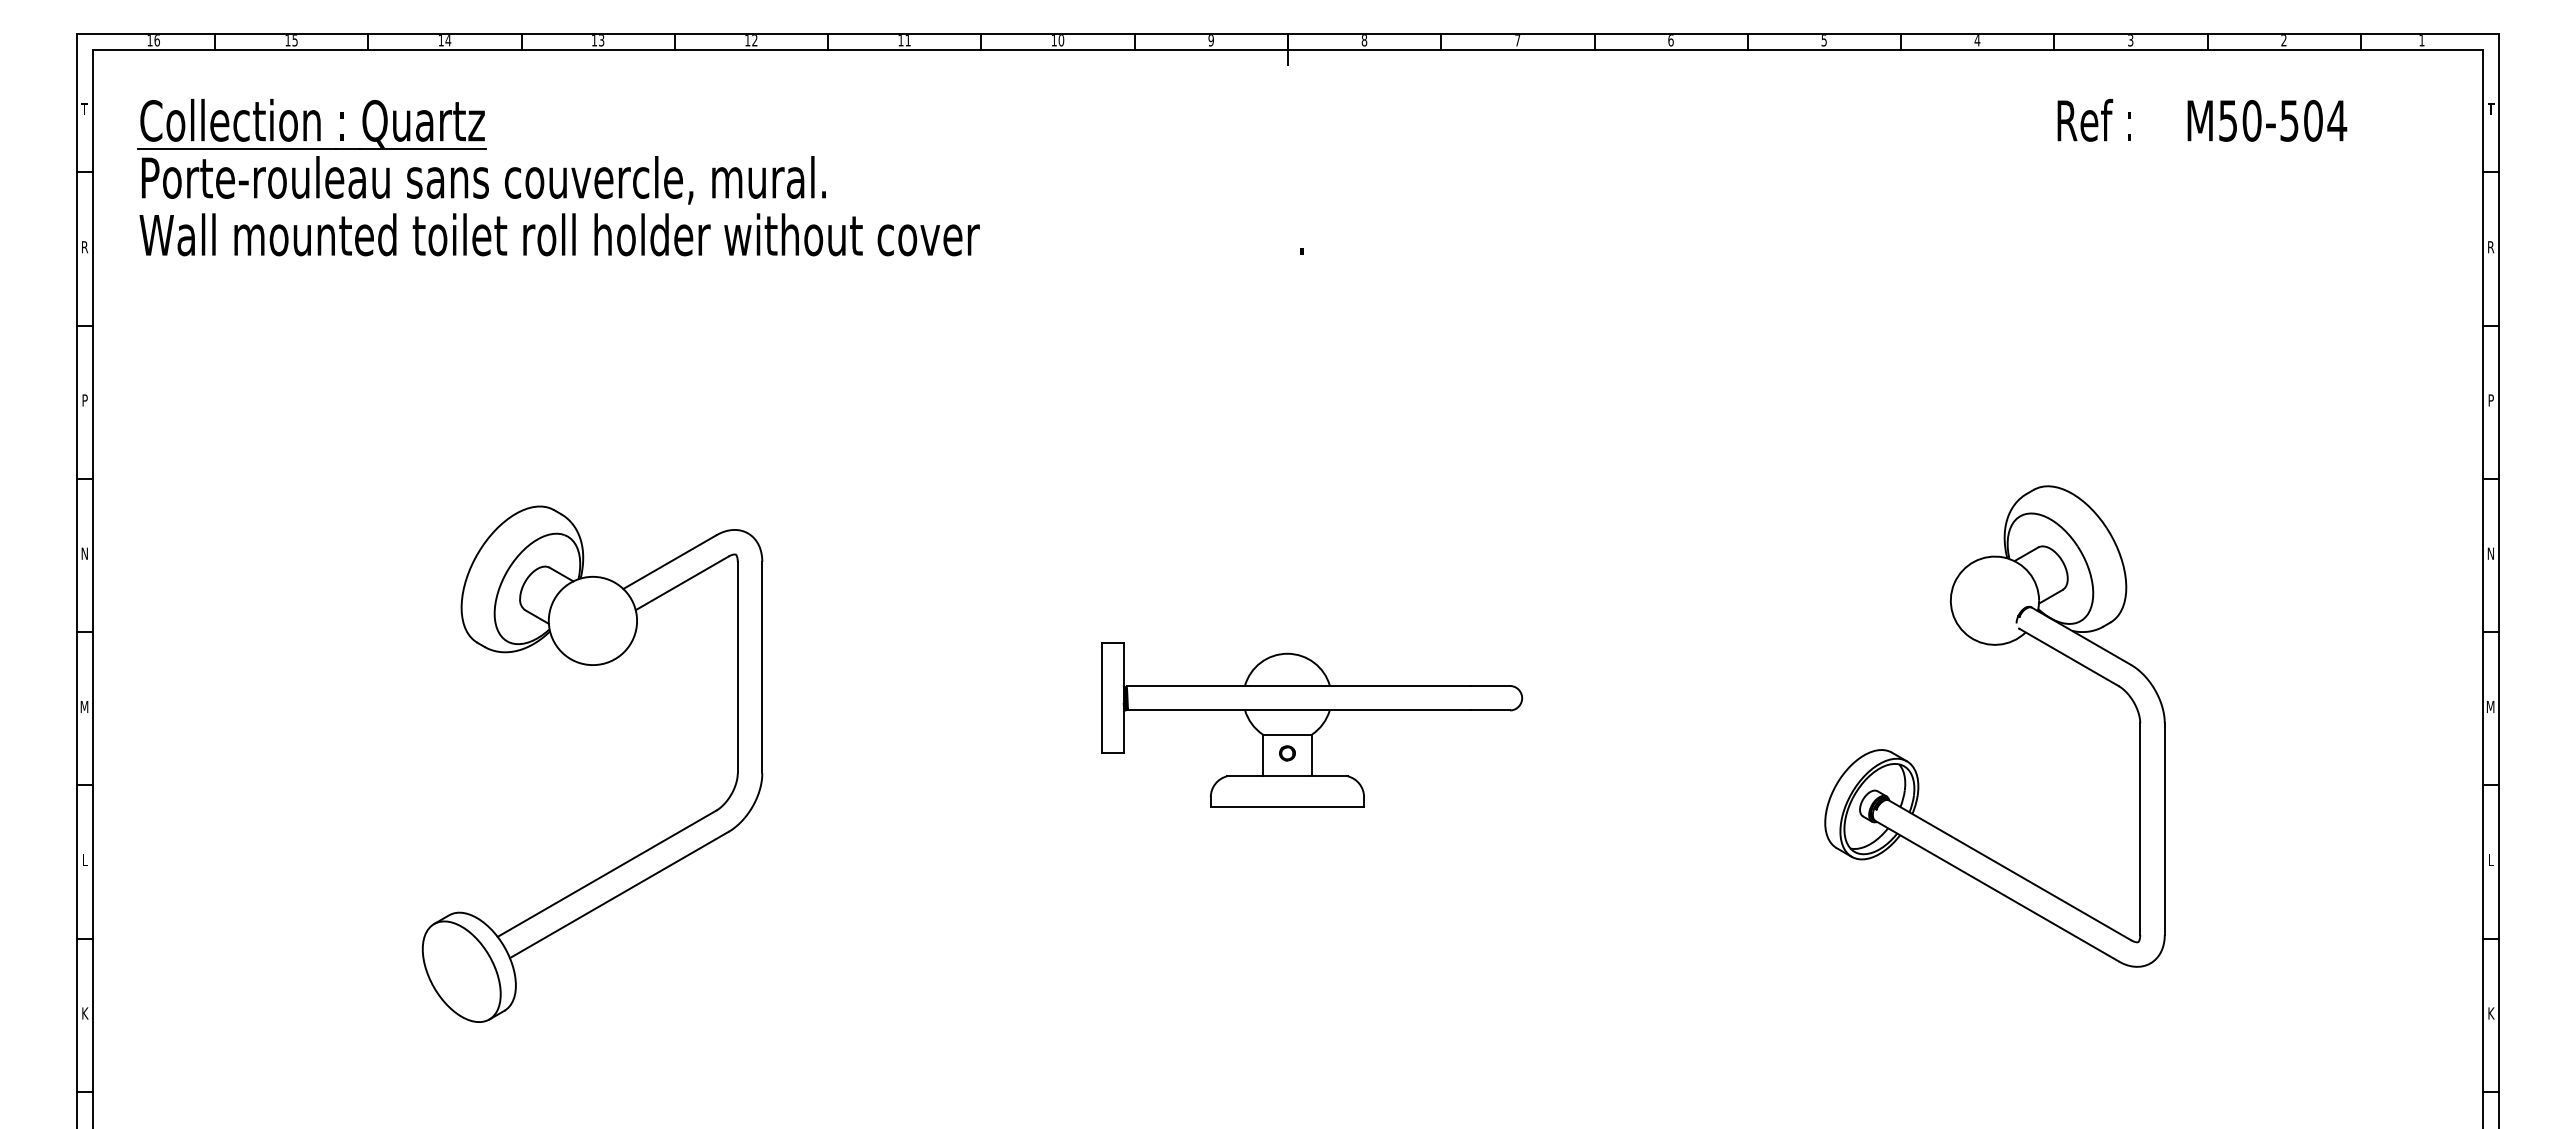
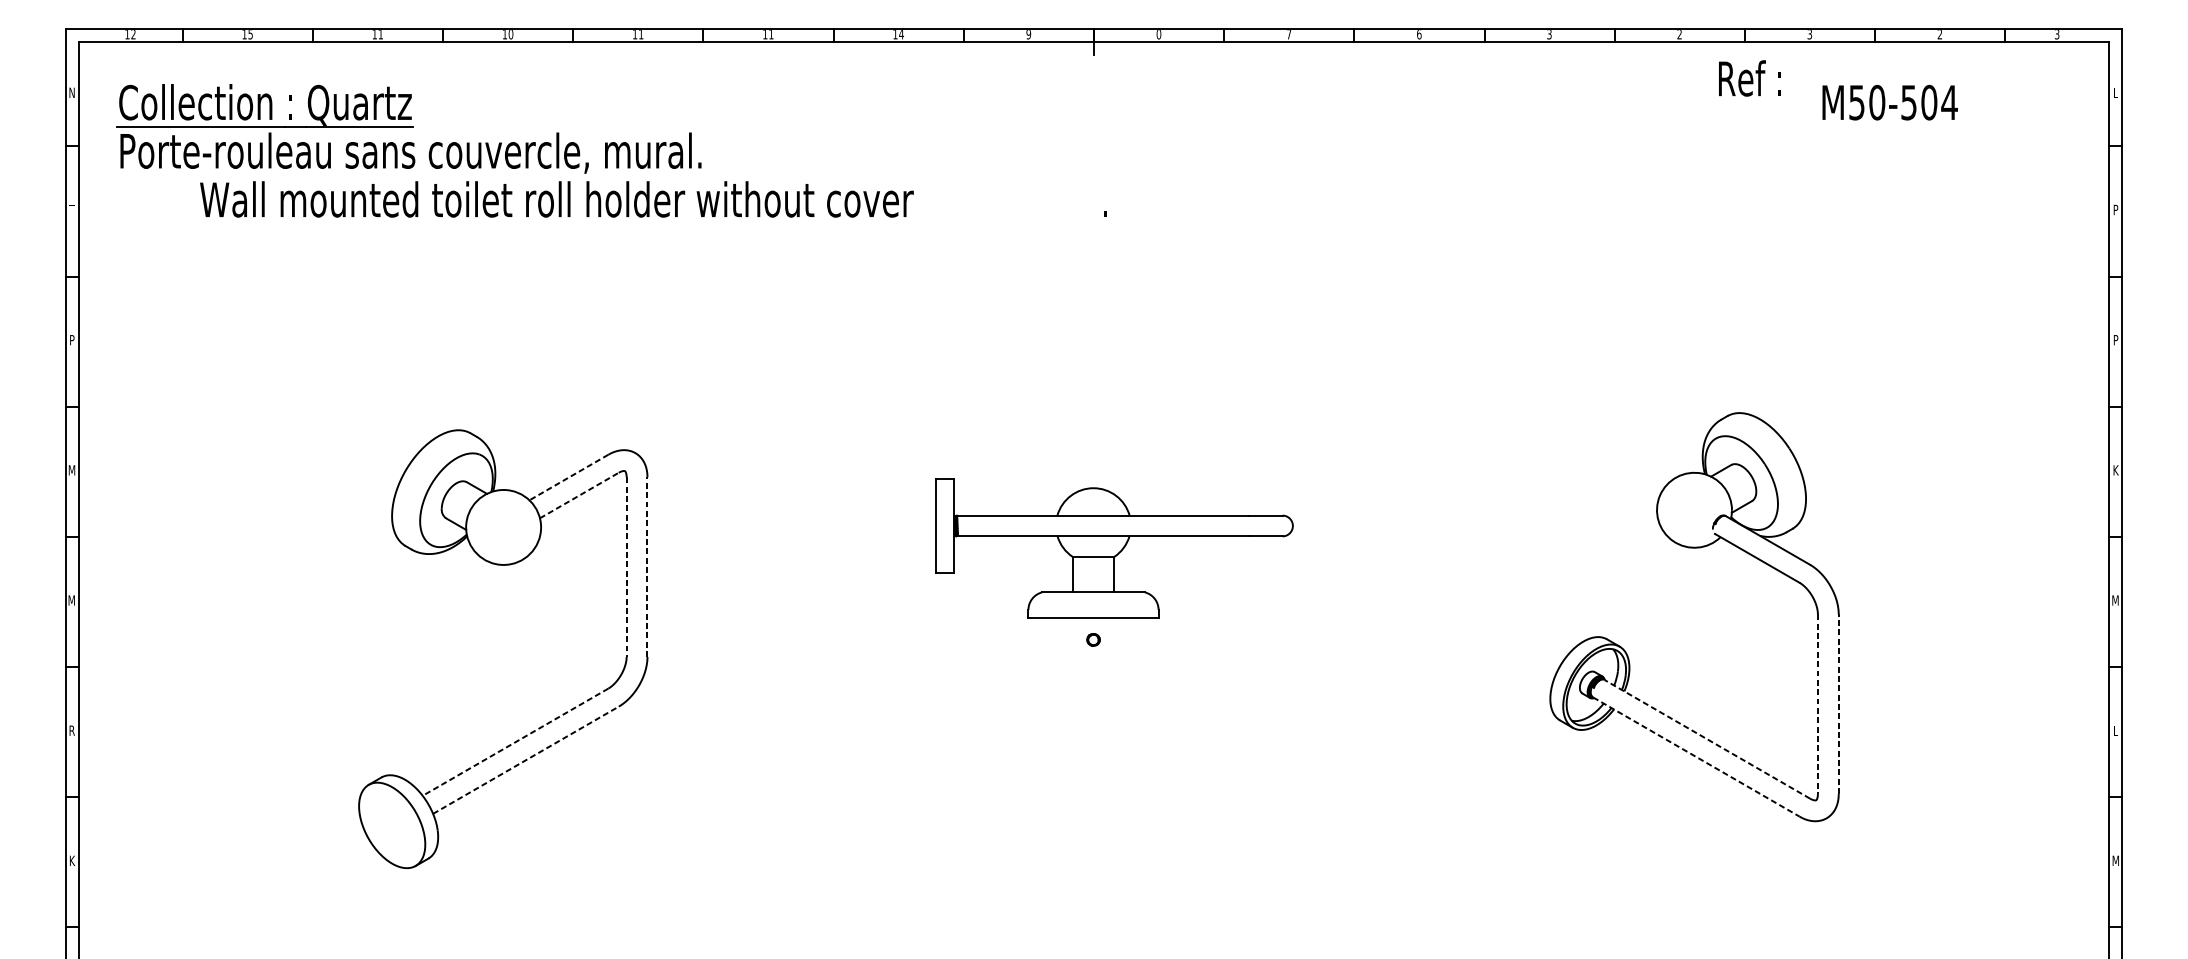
text: (156, 40) -> (132, 34), 16 -> 12
text: (448, 40) -> (380, 34), 14 -> 11
text: (601, 40) -> (510, 34), 13 -> 10
text: (754, 40) -> (640, 34), 12 -> 11
text: (1061, 40) -> (901, 34), 10 -> 14
text: (1364, 40) -> (1158, 34), 8 -> 0
text: (1823, 40) -> (1548, 34), 5 -> 3
text: (1977, 40) -> (1679, 34), 4 -> 2
text: (2421, 40) -> (2056, 34), 1 -> 3
text: (2491, 108) -> (2116, 92), T -> L
text: (84, 109) -> (71, 93), T -> N
text: (2093, 120) -> (1749, 78), moved
text: (2267, 120) -> (1890, 102), moved
text: (559, 234) -> (556, 199), moved
text: (84, 247) -> (71, 210), R -> T
text: (2491, 247) -> (2116, 210), R -> P
text: (84, 553) -> (71, 470), N -> M
text: (2490, 553) -> (2115, 470), N -> K
line: (669, 562) -> (568, 477), solid -> dashed
line: (682, 583) -> (579, 495), solid -> dashed
line: (737, 667) -> (626, 566), solid -> dashed
line: (762, 667) -> (647, 566), solid -> dashed
part: (1312, 724) -> (1114, 548), moved
line: (2140, 829) -> (1818, 704), solid -> dashed
line: (2164, 829) -> (1838, 704), solid -> dashed
text: (85, 860) -> (72, 730), L -> R
line: (2010, 870) -> (1707, 739), solid -> dashed
line: (606, 874) -> (515, 742), solid -> dashed
line: (1997, 891) -> (1696, 757), solid -> dashed
line: (619, 894) -> (526, 759), solid -> dashed
text: (2490, 1013) -> (2115, 860), K -> M

